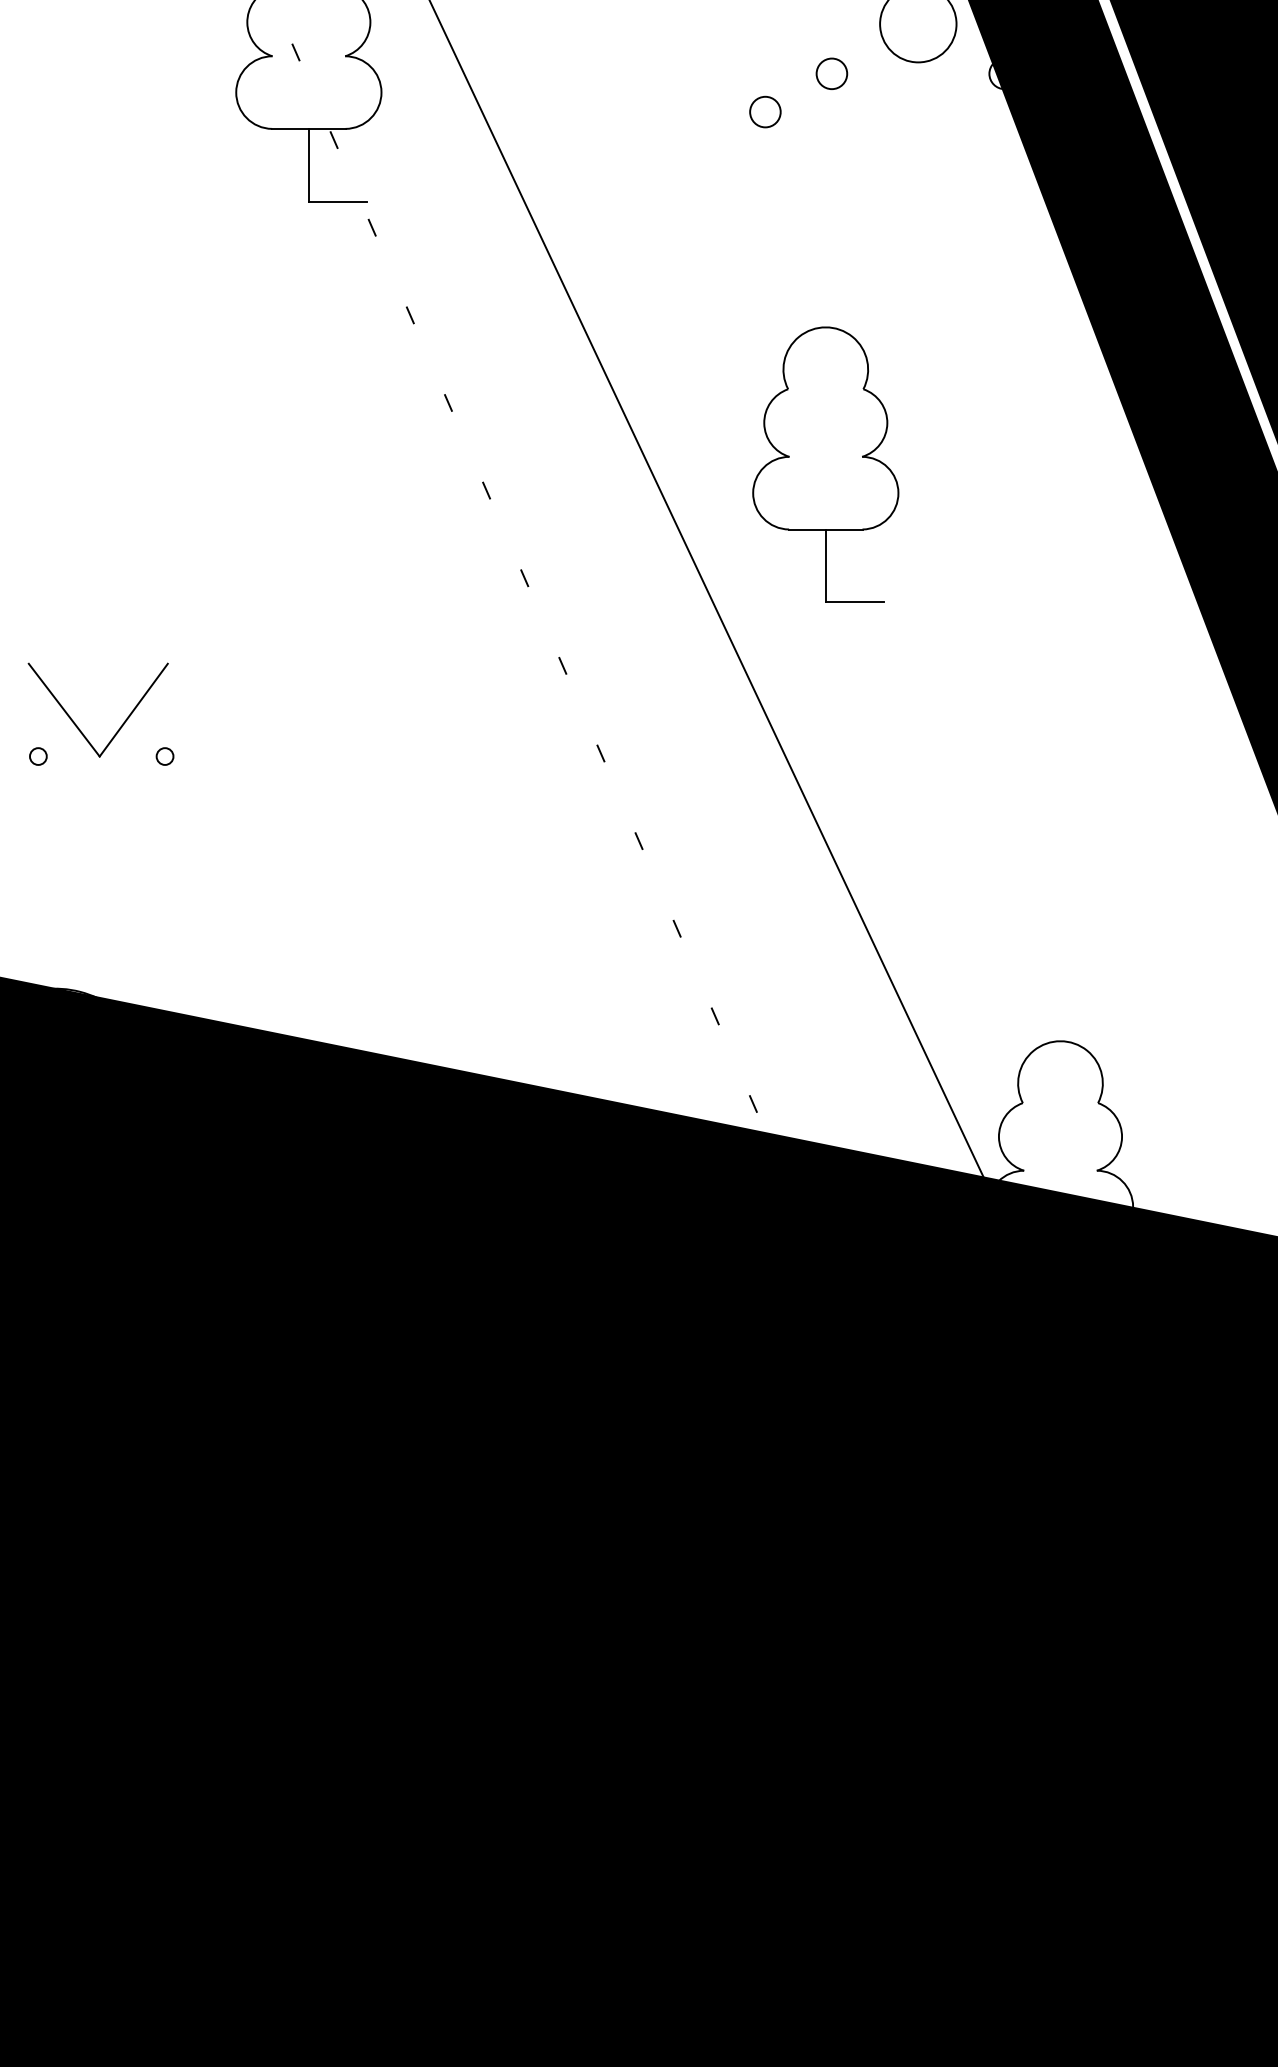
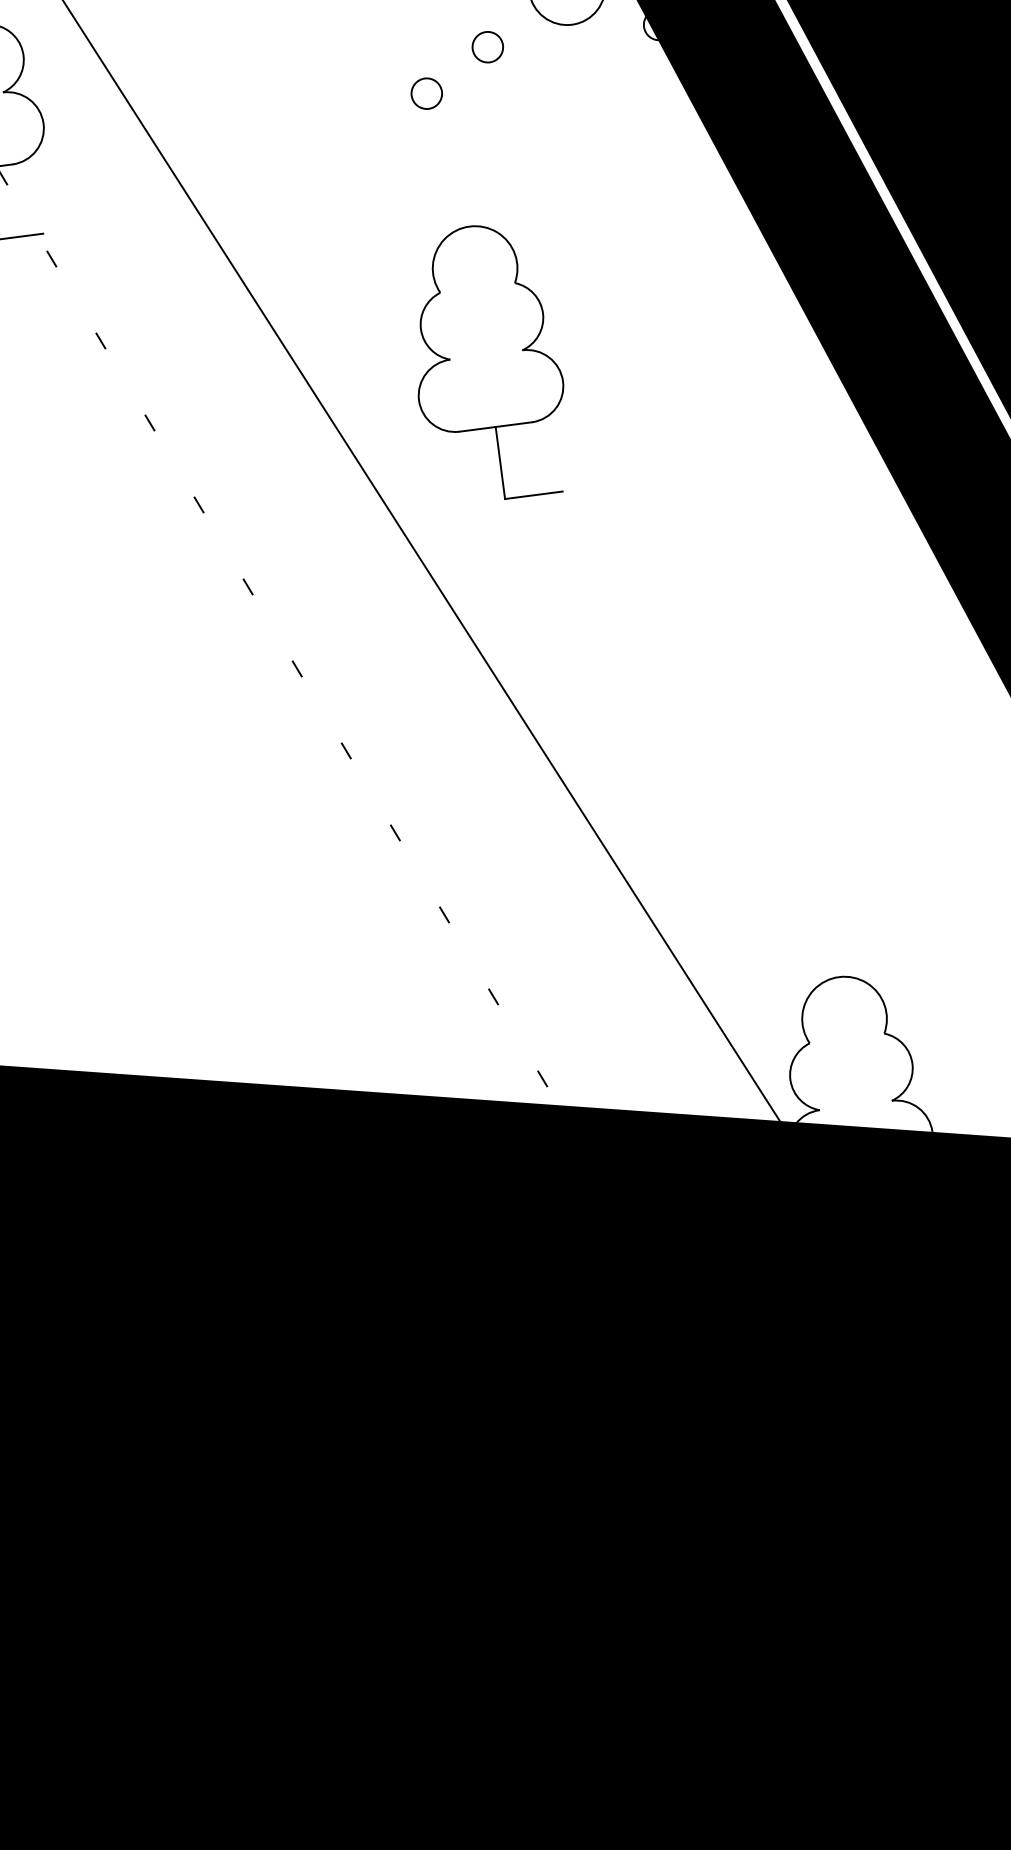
part: (825, 464) -> (487, 362), moved

